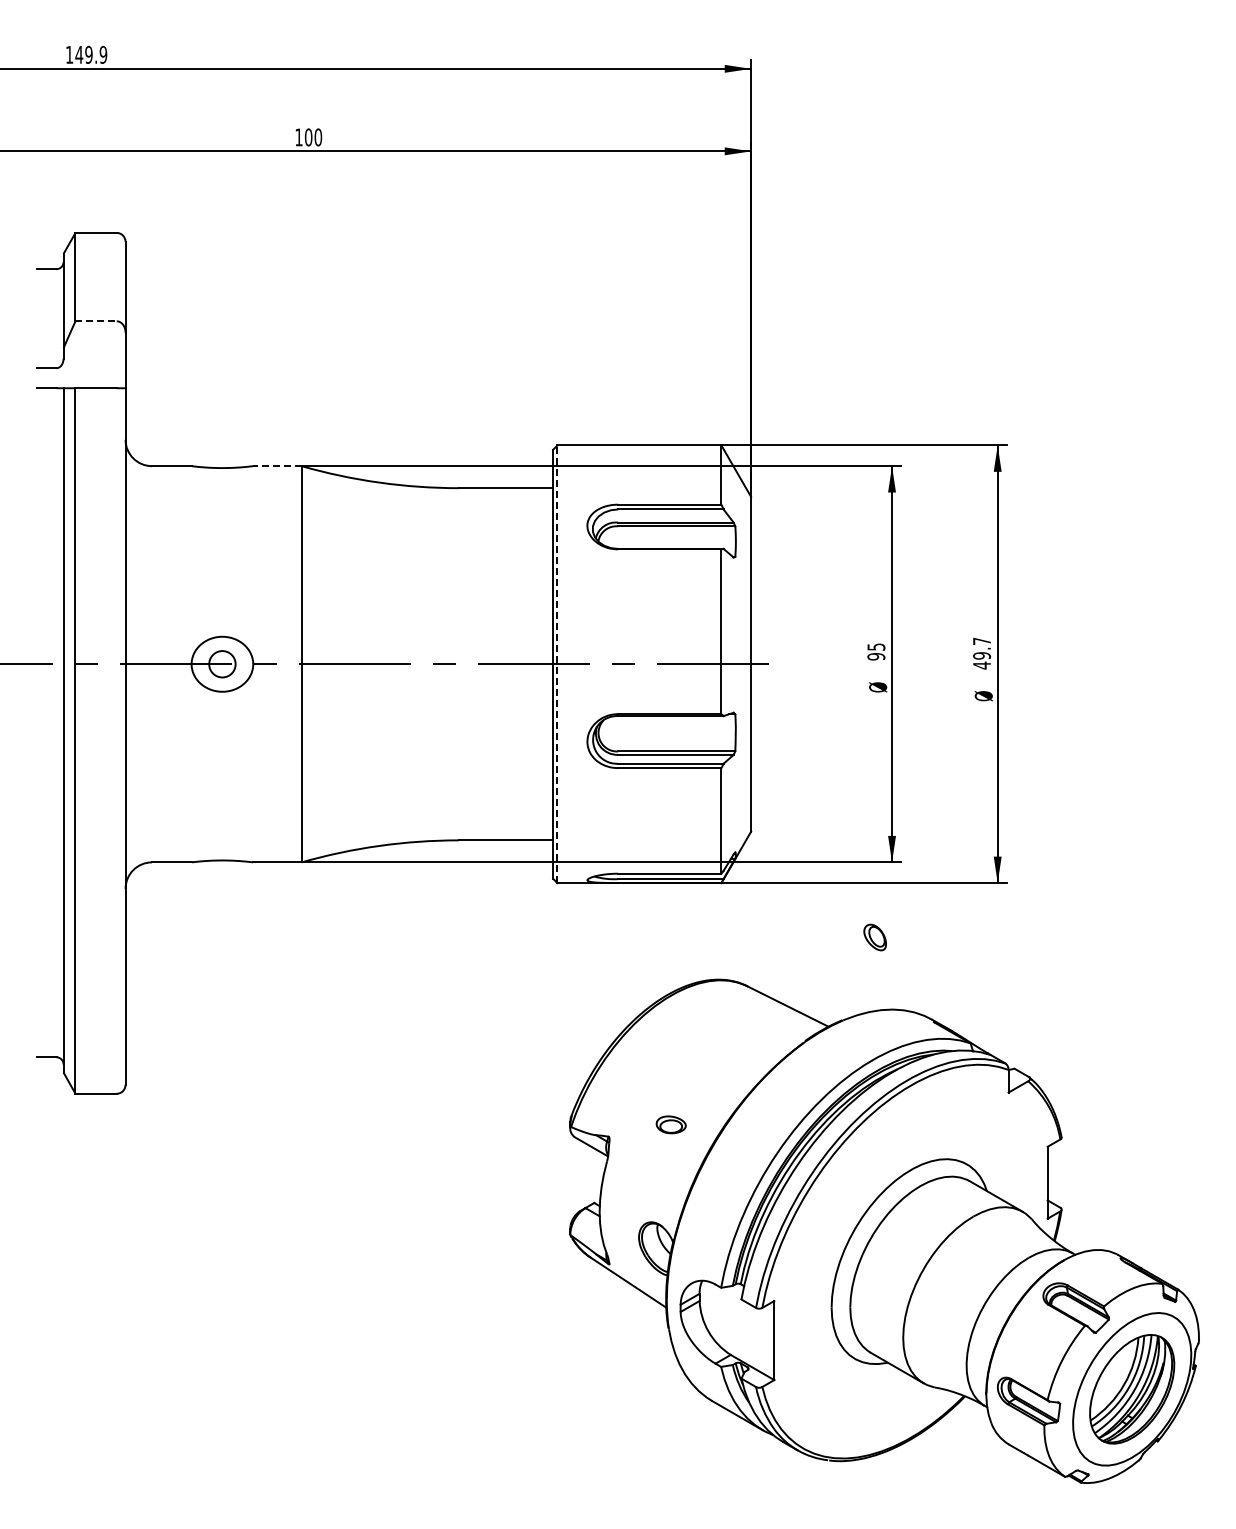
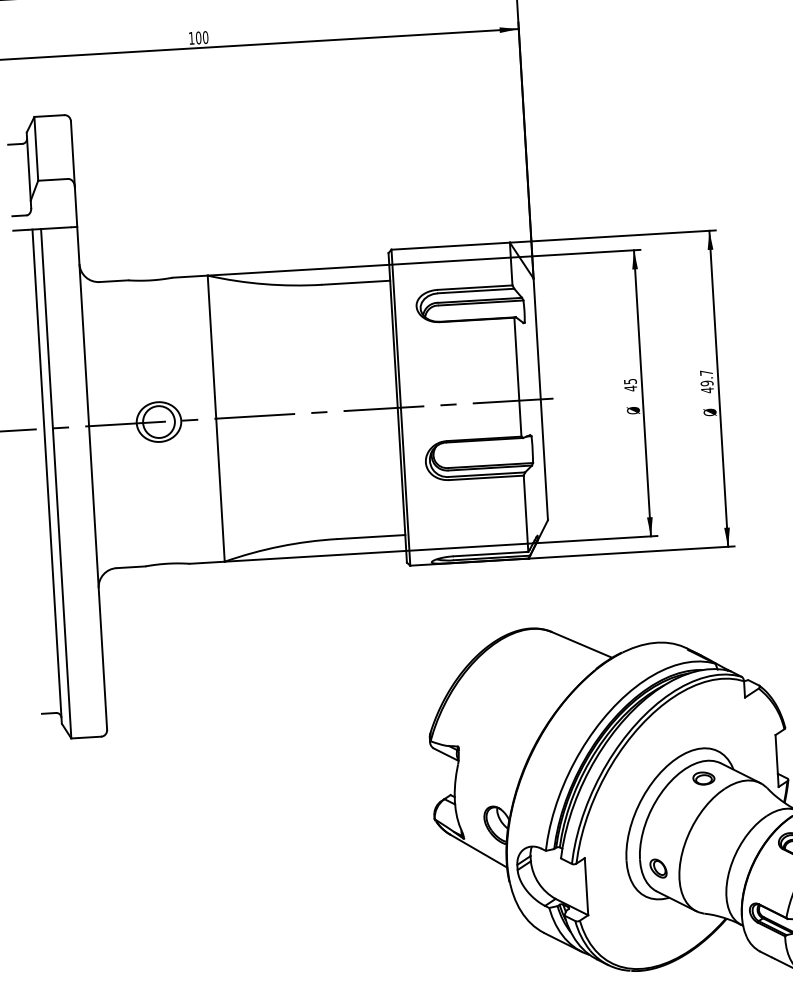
line: (96, 321) -> (53, 179), dashed -> solid
line: (276, 466) -> (189, 276), dashed -> solid
text: (876, 656) -> (630, 388), 95 -> 45
circle: (222, 664) -> (159, 422), size x1.67
line: (557, 664) -> (400, 407), dashed -> solid
part: (874, 937) -> (658, 868), moved
part: (670, 1124) -> (703, 778), moved

